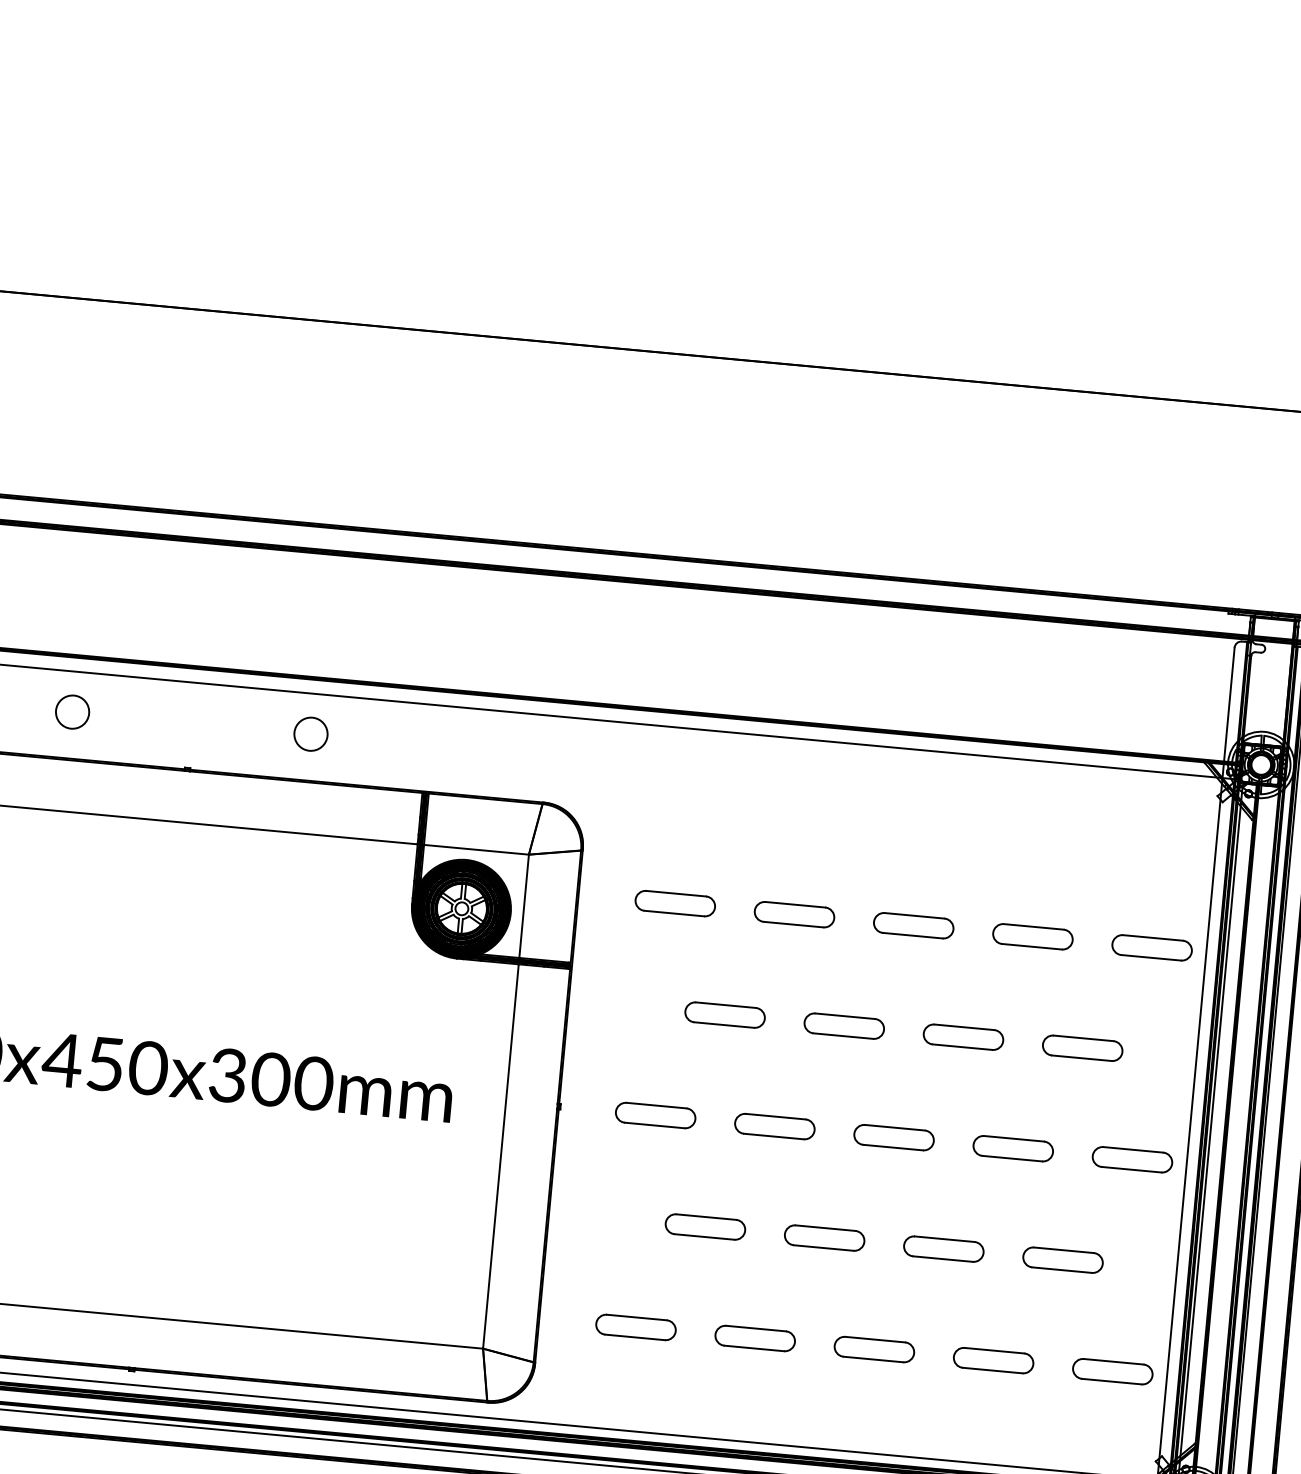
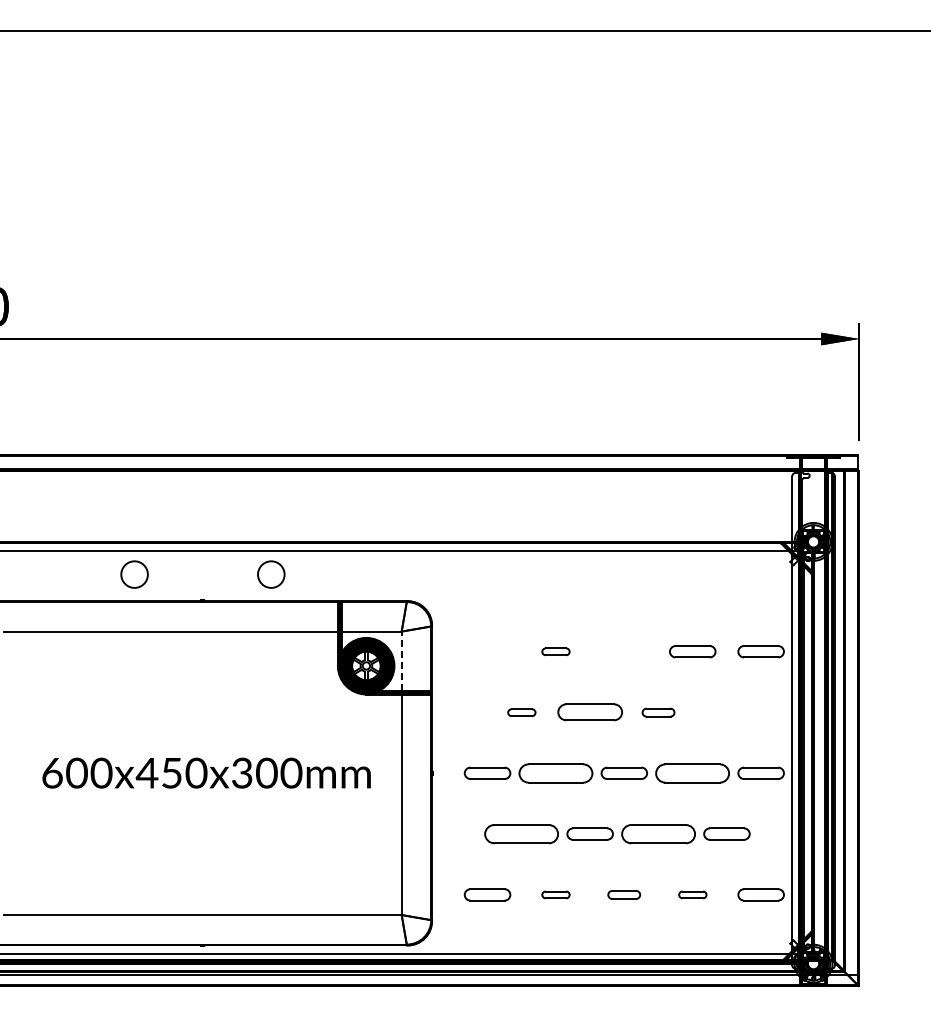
circle: (72, 711) -> (134, 574), size x1.4
circle: (311, 734) -> (271, 574), size x1.4
part: (675, 903) -> (487, 651), removed
line: (523, 906) -> (401, 661), solid -> dashed
part: (793, 914) -> (555, 651), size x0.6
part: (912, 925) -> (623, 651), removed
part: (724, 1015) -> (521, 712), size x0.6
part: (843, 1026) -> (589, 712), size x1.4
part: (963, 1037) -> (658, 712), size x0.7
part: (1081, 1048) -> (726, 712), removed
part: (774, 1125) -> (555, 772), size x1.6
part: (1012, 1147) -> (692, 772), size x1.6
part: (705, 1225) -> (521, 833), size x1.6
part: (943, 1248) -> (658, 833), size x1.6
part: (754, 1337) -> (555, 894), size x0.6
part: (872, 1348) -> (623, 894), size x0.7
part: (993, 1359) -> (692, 894), size x0.6

